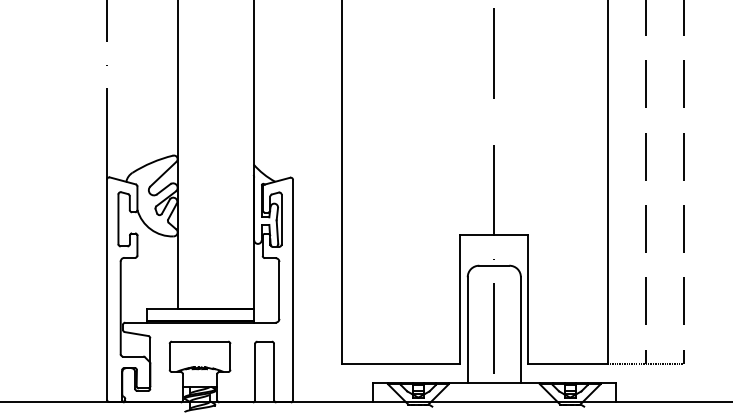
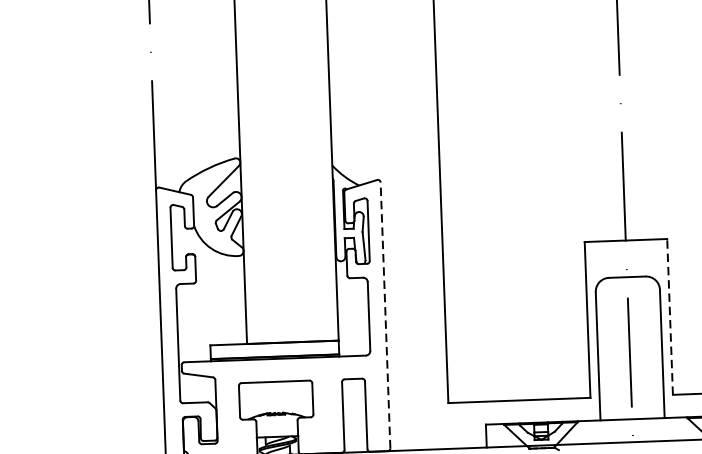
line: (293, 289) -> (385, 314), solid -> dashed
line: (528, 299) -> (670, 316), solid -> dashed

